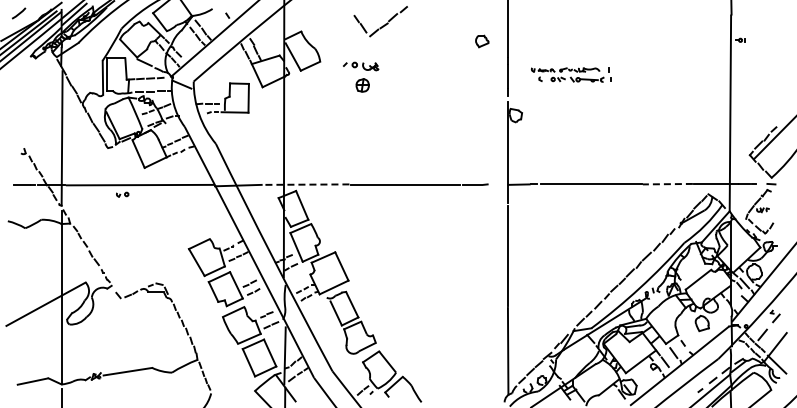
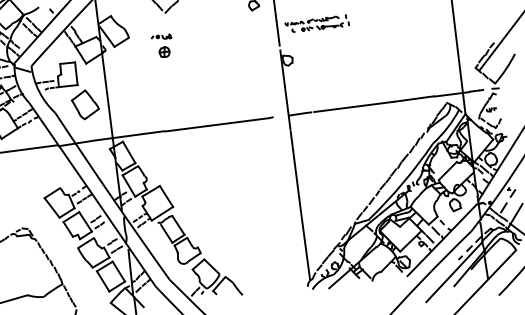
part: (361, 65) -> (161, 36), size x0.71
part: (570, 74) -> (316, 23), moved
part: (254, 138) -> (84, 104), added
line: (306, 184) -> (130, 135), dashed -> solid
line: (667, 184) -> (413, 99), dashed -> solid

